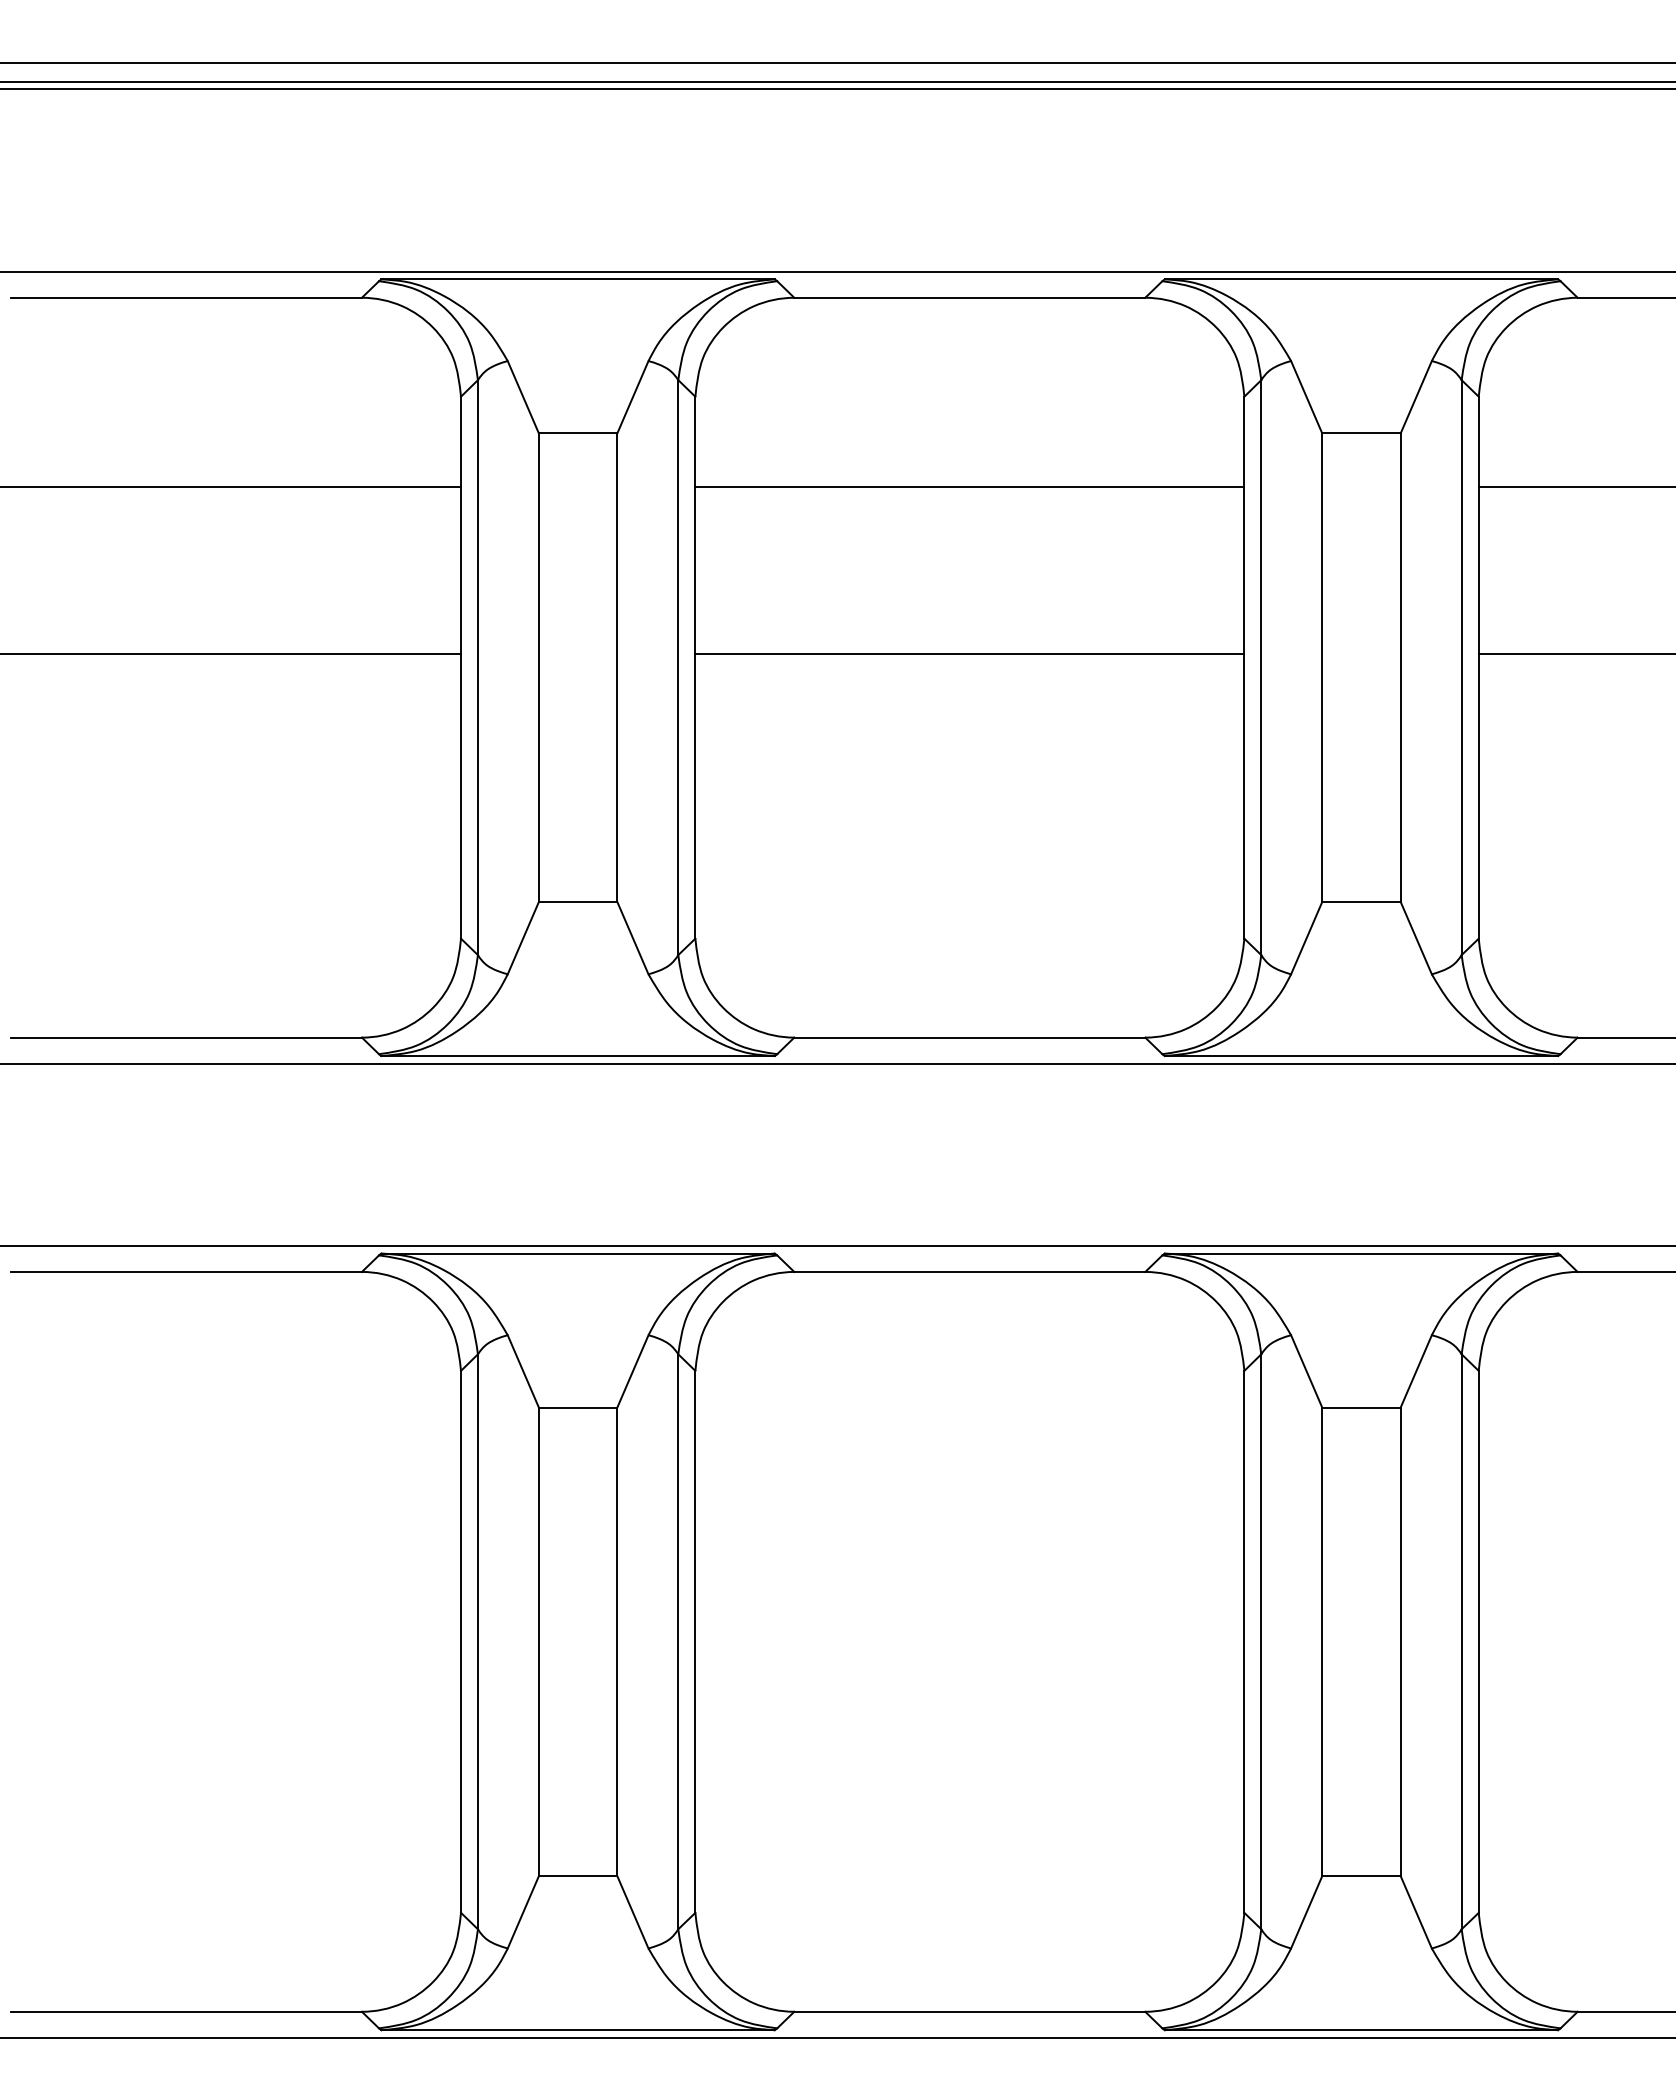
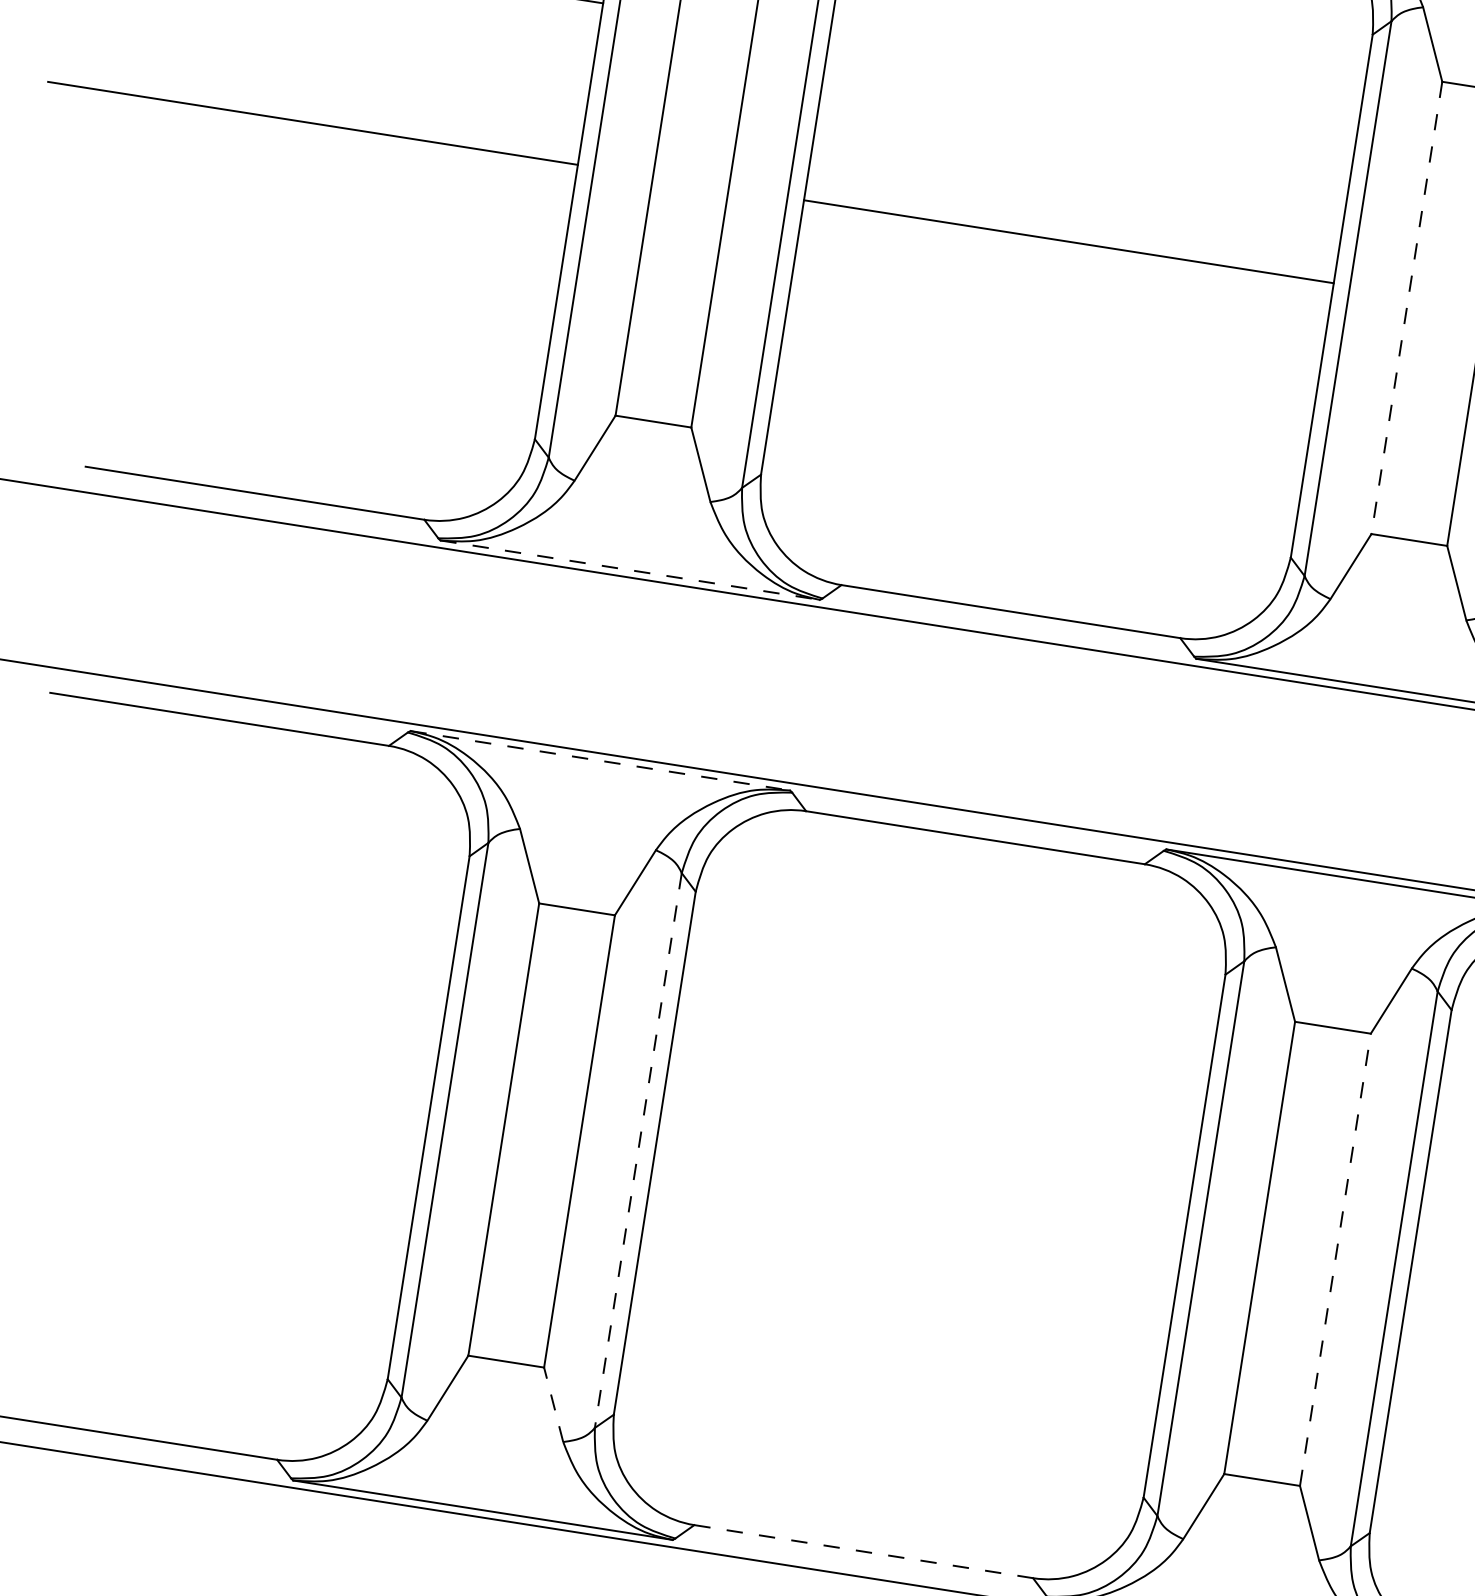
line: (969, 486) -> (1093, 79), removed
line: (1322, 668) -> (1407, 308), solid -> dashed
line: (578, 1056) -> (630, 570), solid -> dashed
line: (578, 1253) -> (600, 760), solid -> dashed
line: (1400, 1641) -> (1335, 1259), solid -> dashed
line: (678, 1642) -> (638, 1151), solid -> dashed
line: (632, 1911) -> (553, 1403), solid -> dashed
line: (969, 2011) -> (863, 1551), solid -> dashed

